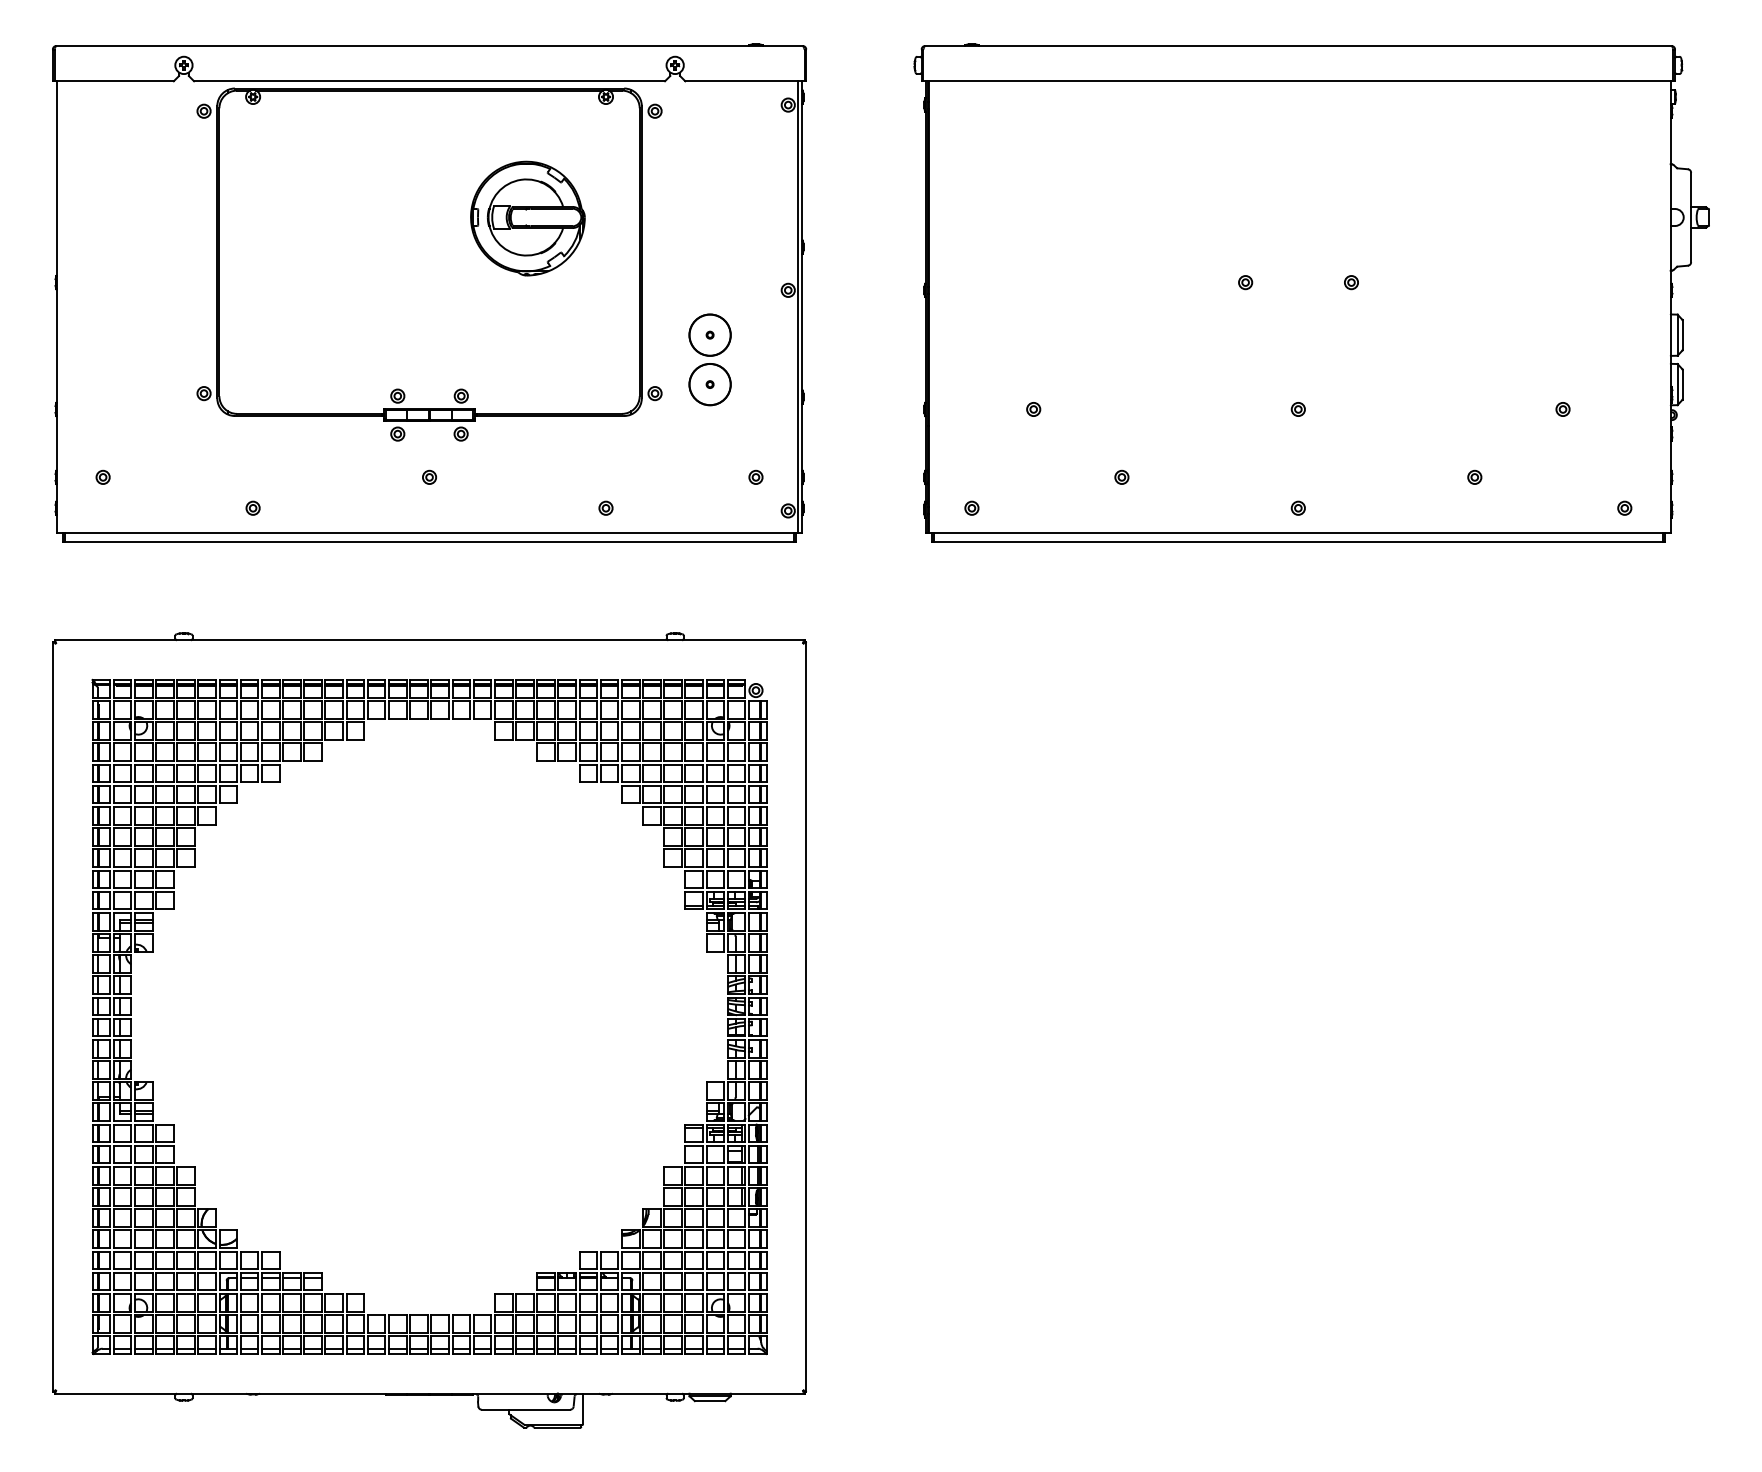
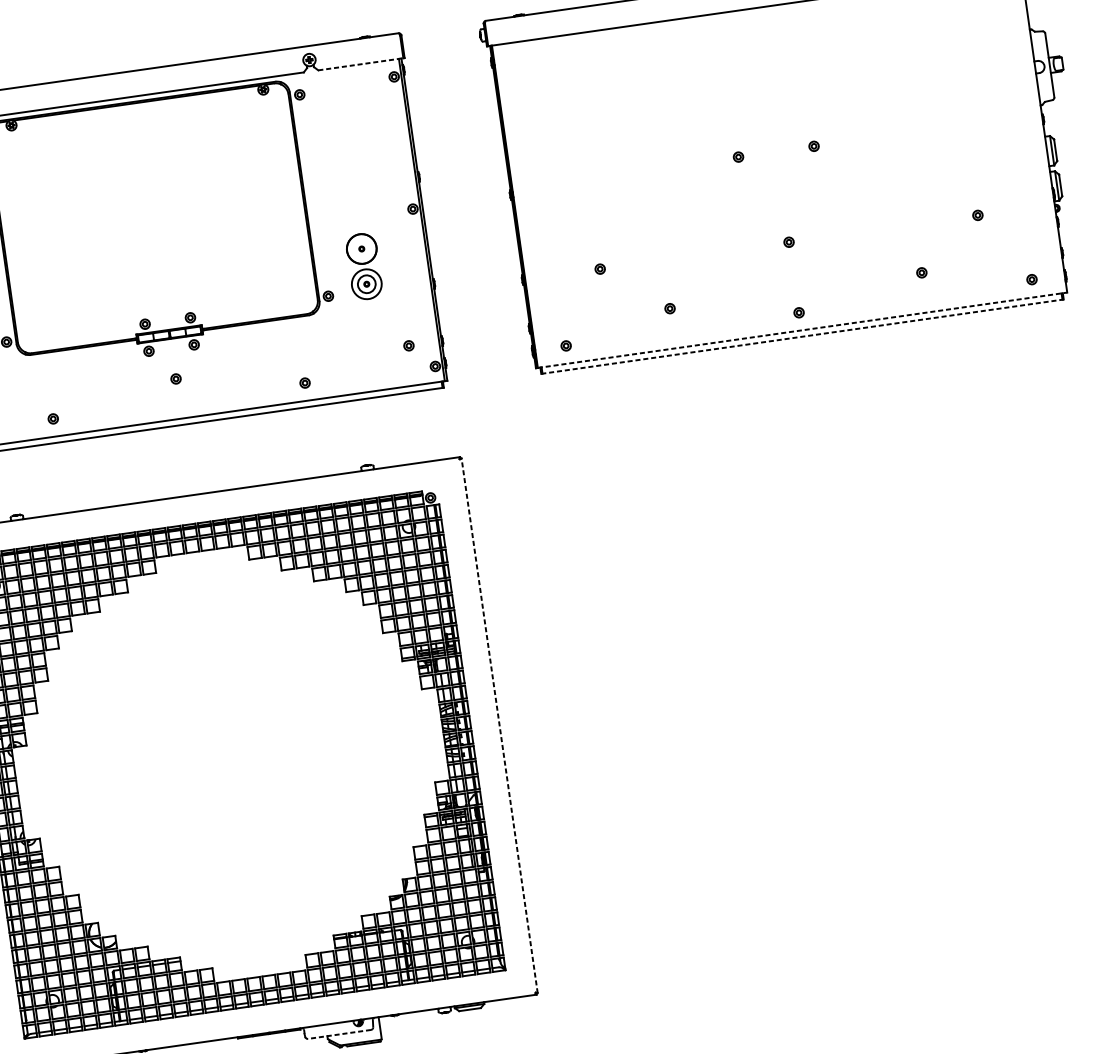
line: (744, 81) -> (360, 64), solid -> dashed
part: (527, 218) -> (219, 184), removed
circle: (709, 384) -> (366, 284), size x0.6
line: (1299, 532) -> (802, 329), solid -> dashed
line: (1298, 541) -> (802, 336), solid -> dashed
line: (806, 1016) -> (499, 725), solid -> dashed
line: (525, 1409) -> (339, 1034), solid -> dashed

